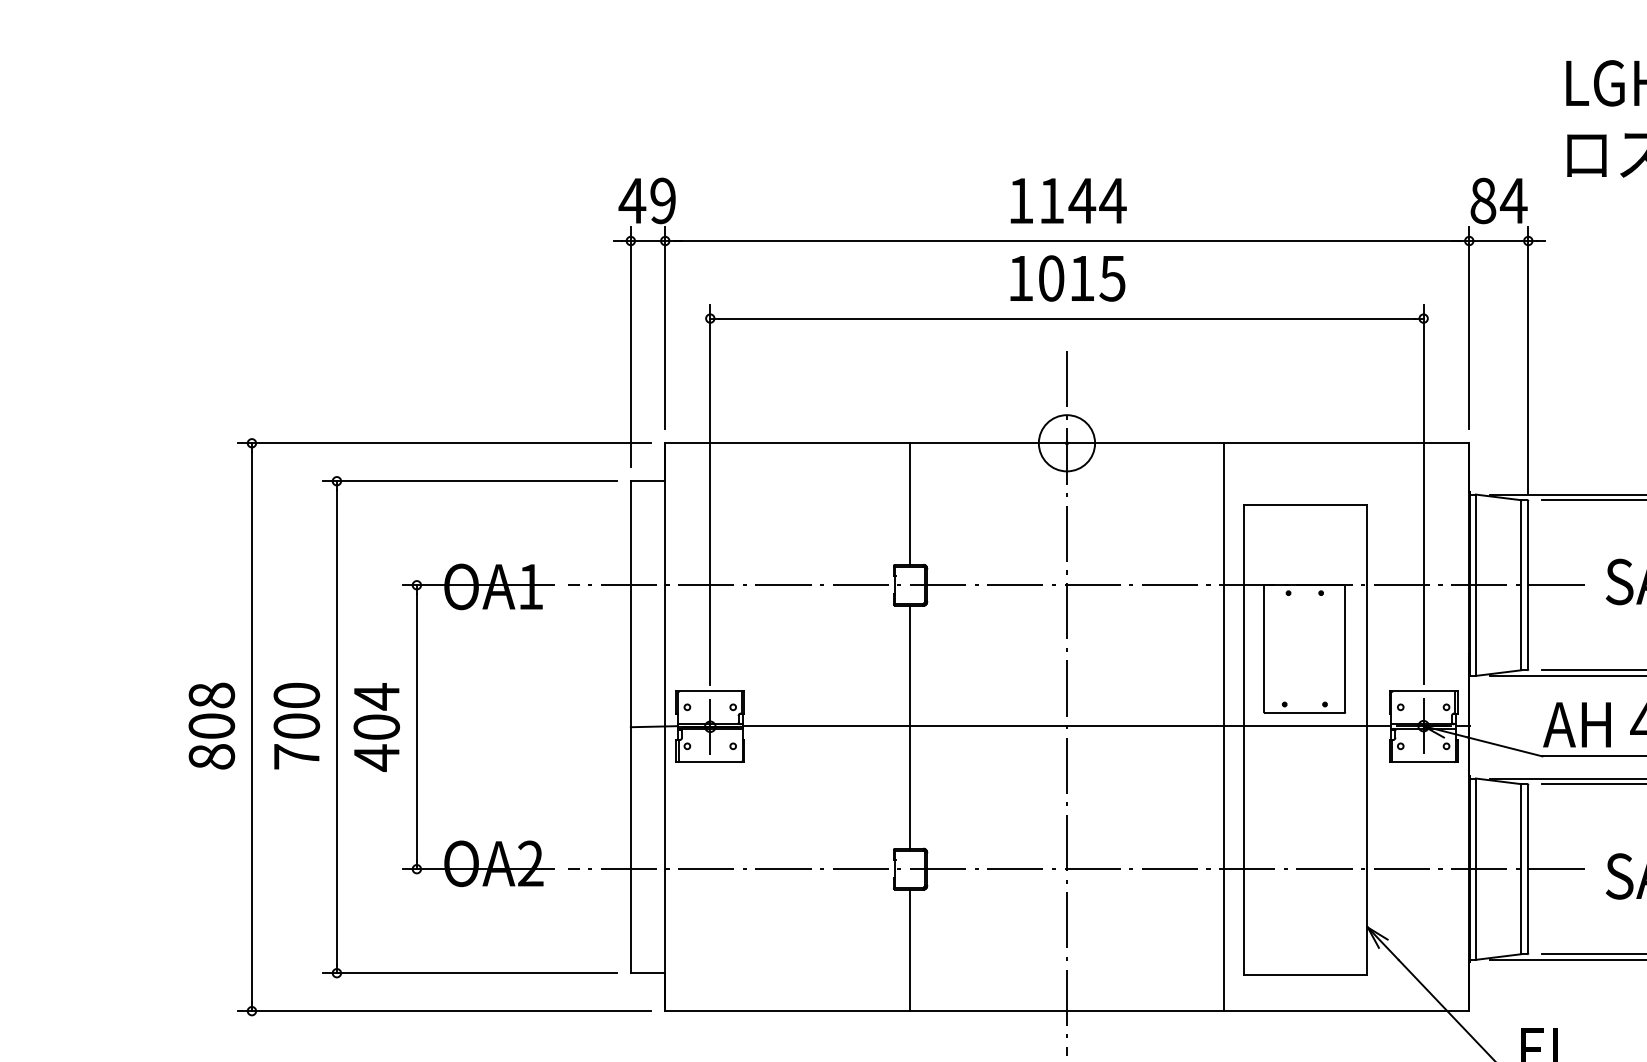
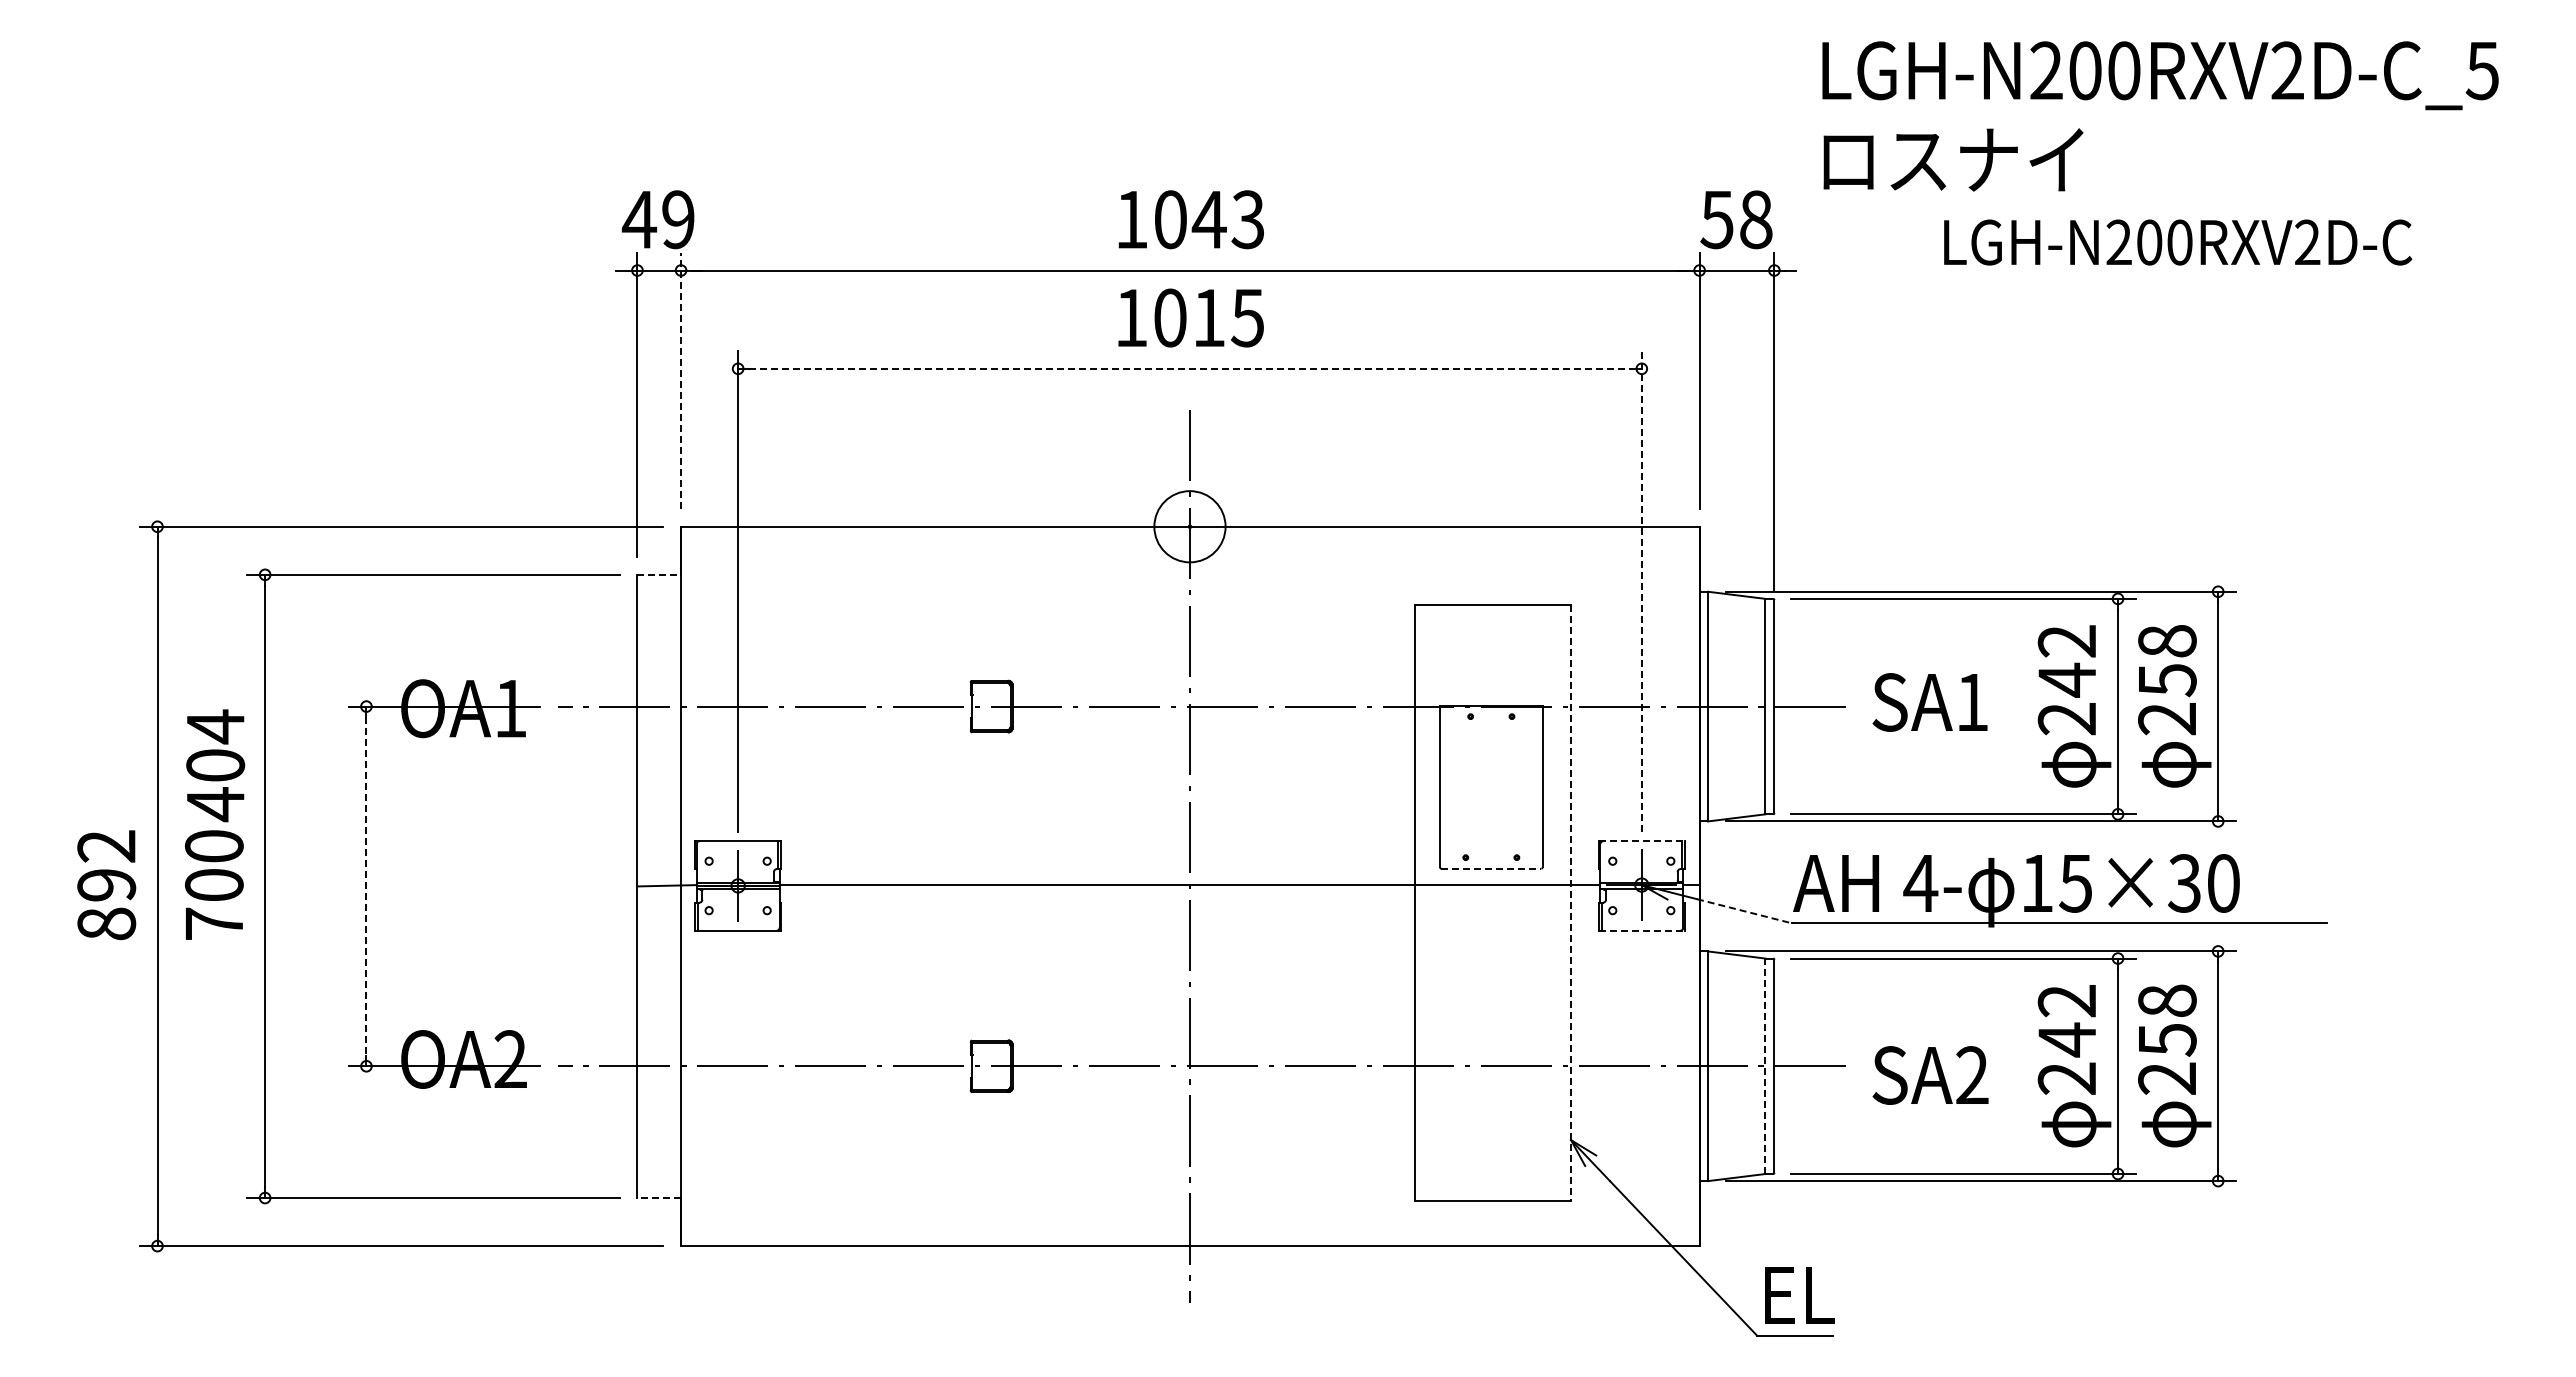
text: (1083, 200) -> (1210, 219), 1144 -> 1043
text: (1498, 200) -> (1736, 219), 84 -> 58
line: (1067, 318) -> (1190, 368), solid -> dashed
line: (665, 327) -> (681, 380), solid -> dashed
line: (648, 480) -> (659, 574), solid -> dashed
line: (1423, 493) -> (1641, 590), solid -> dashed
line: (909, 503) -> (990, 603), removed
line: (1424, 691) -> (1642, 841), solid -> dashed
text: (211, 710) -> (106, 865), 808 -> 892
line: (1305, 713) -> (1491, 868), solid -> dashed
text: (376, 727) -> (215, 765), moved
line: (416, 727) -> (366, 886), solid -> dashed
line: (909, 727) -> (990, 886), removed
line: (1224, 727) -> (1389, 886), removed
line: (1367, 739) -> (1570, 902), solid -> dashed
line: (1505, 747) -> (1745, 911), solid -> dashed
line: (1424, 762) -> (1642, 930), solid -> dashed
line: (1521, 869) -> (1765, 1066), solid -> dashed
line: (909, 950) -> (990, 1169), removed
line: (648, 973) -> (659, 1198), solid -> dashed

